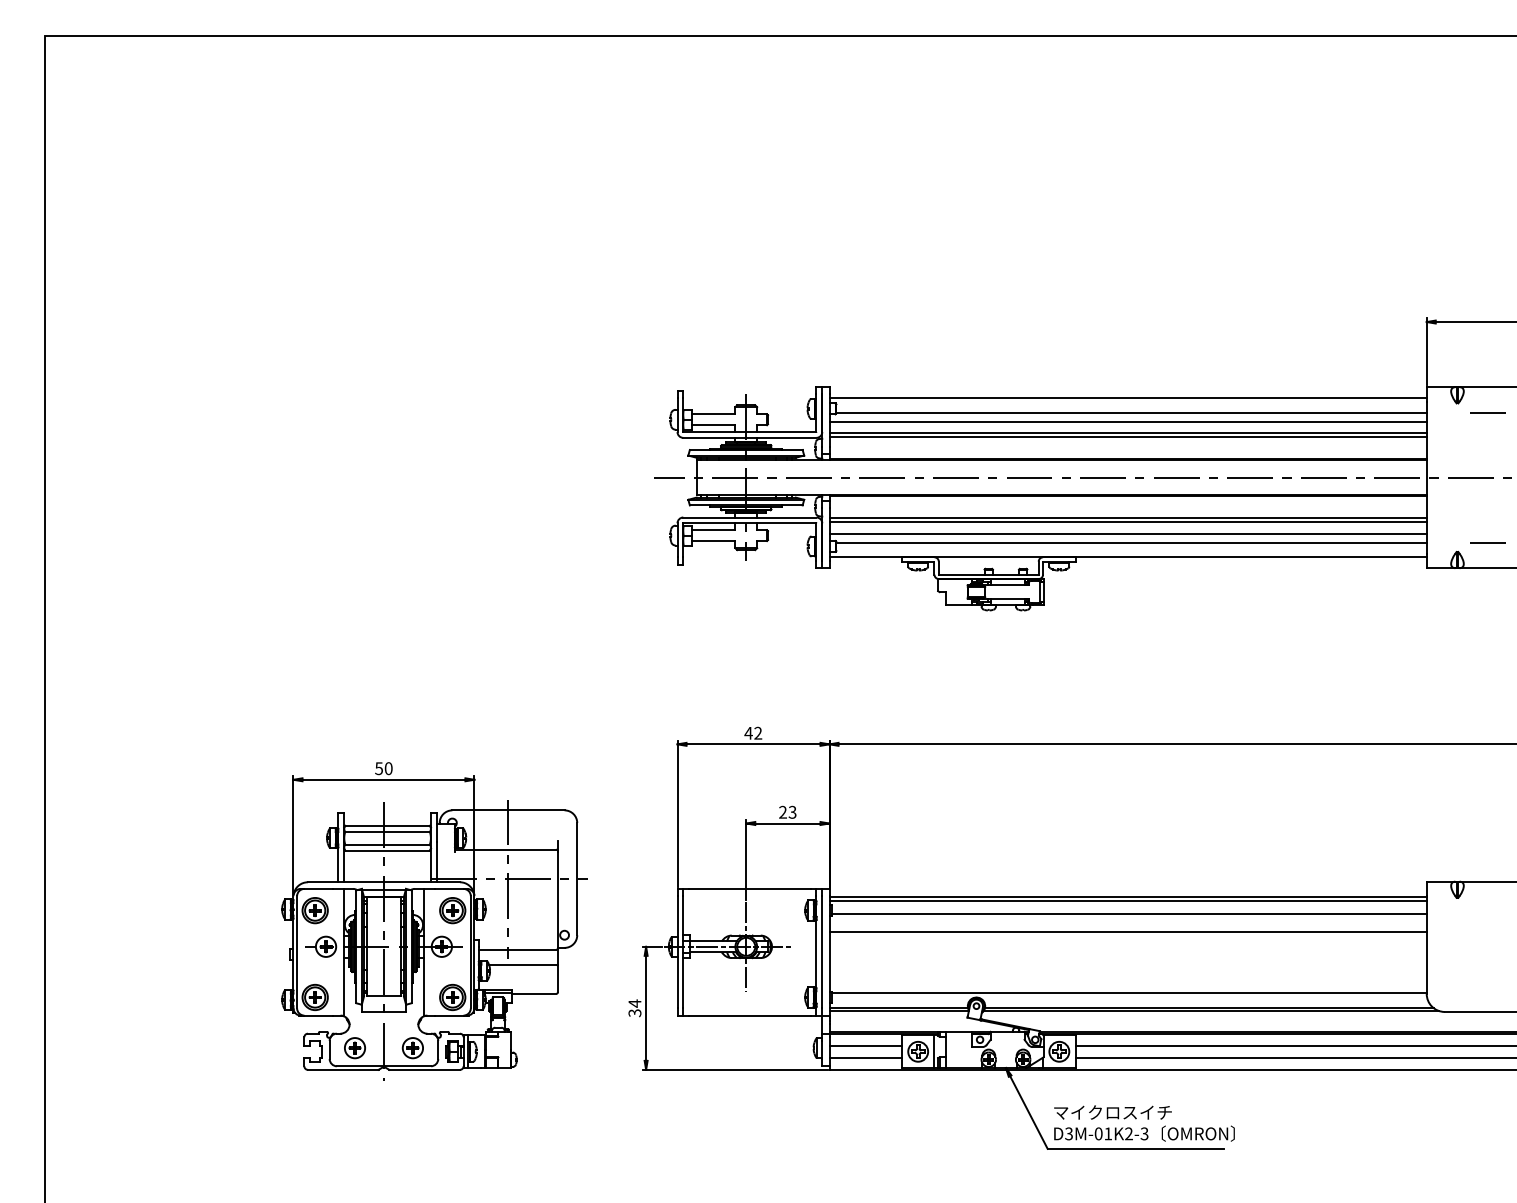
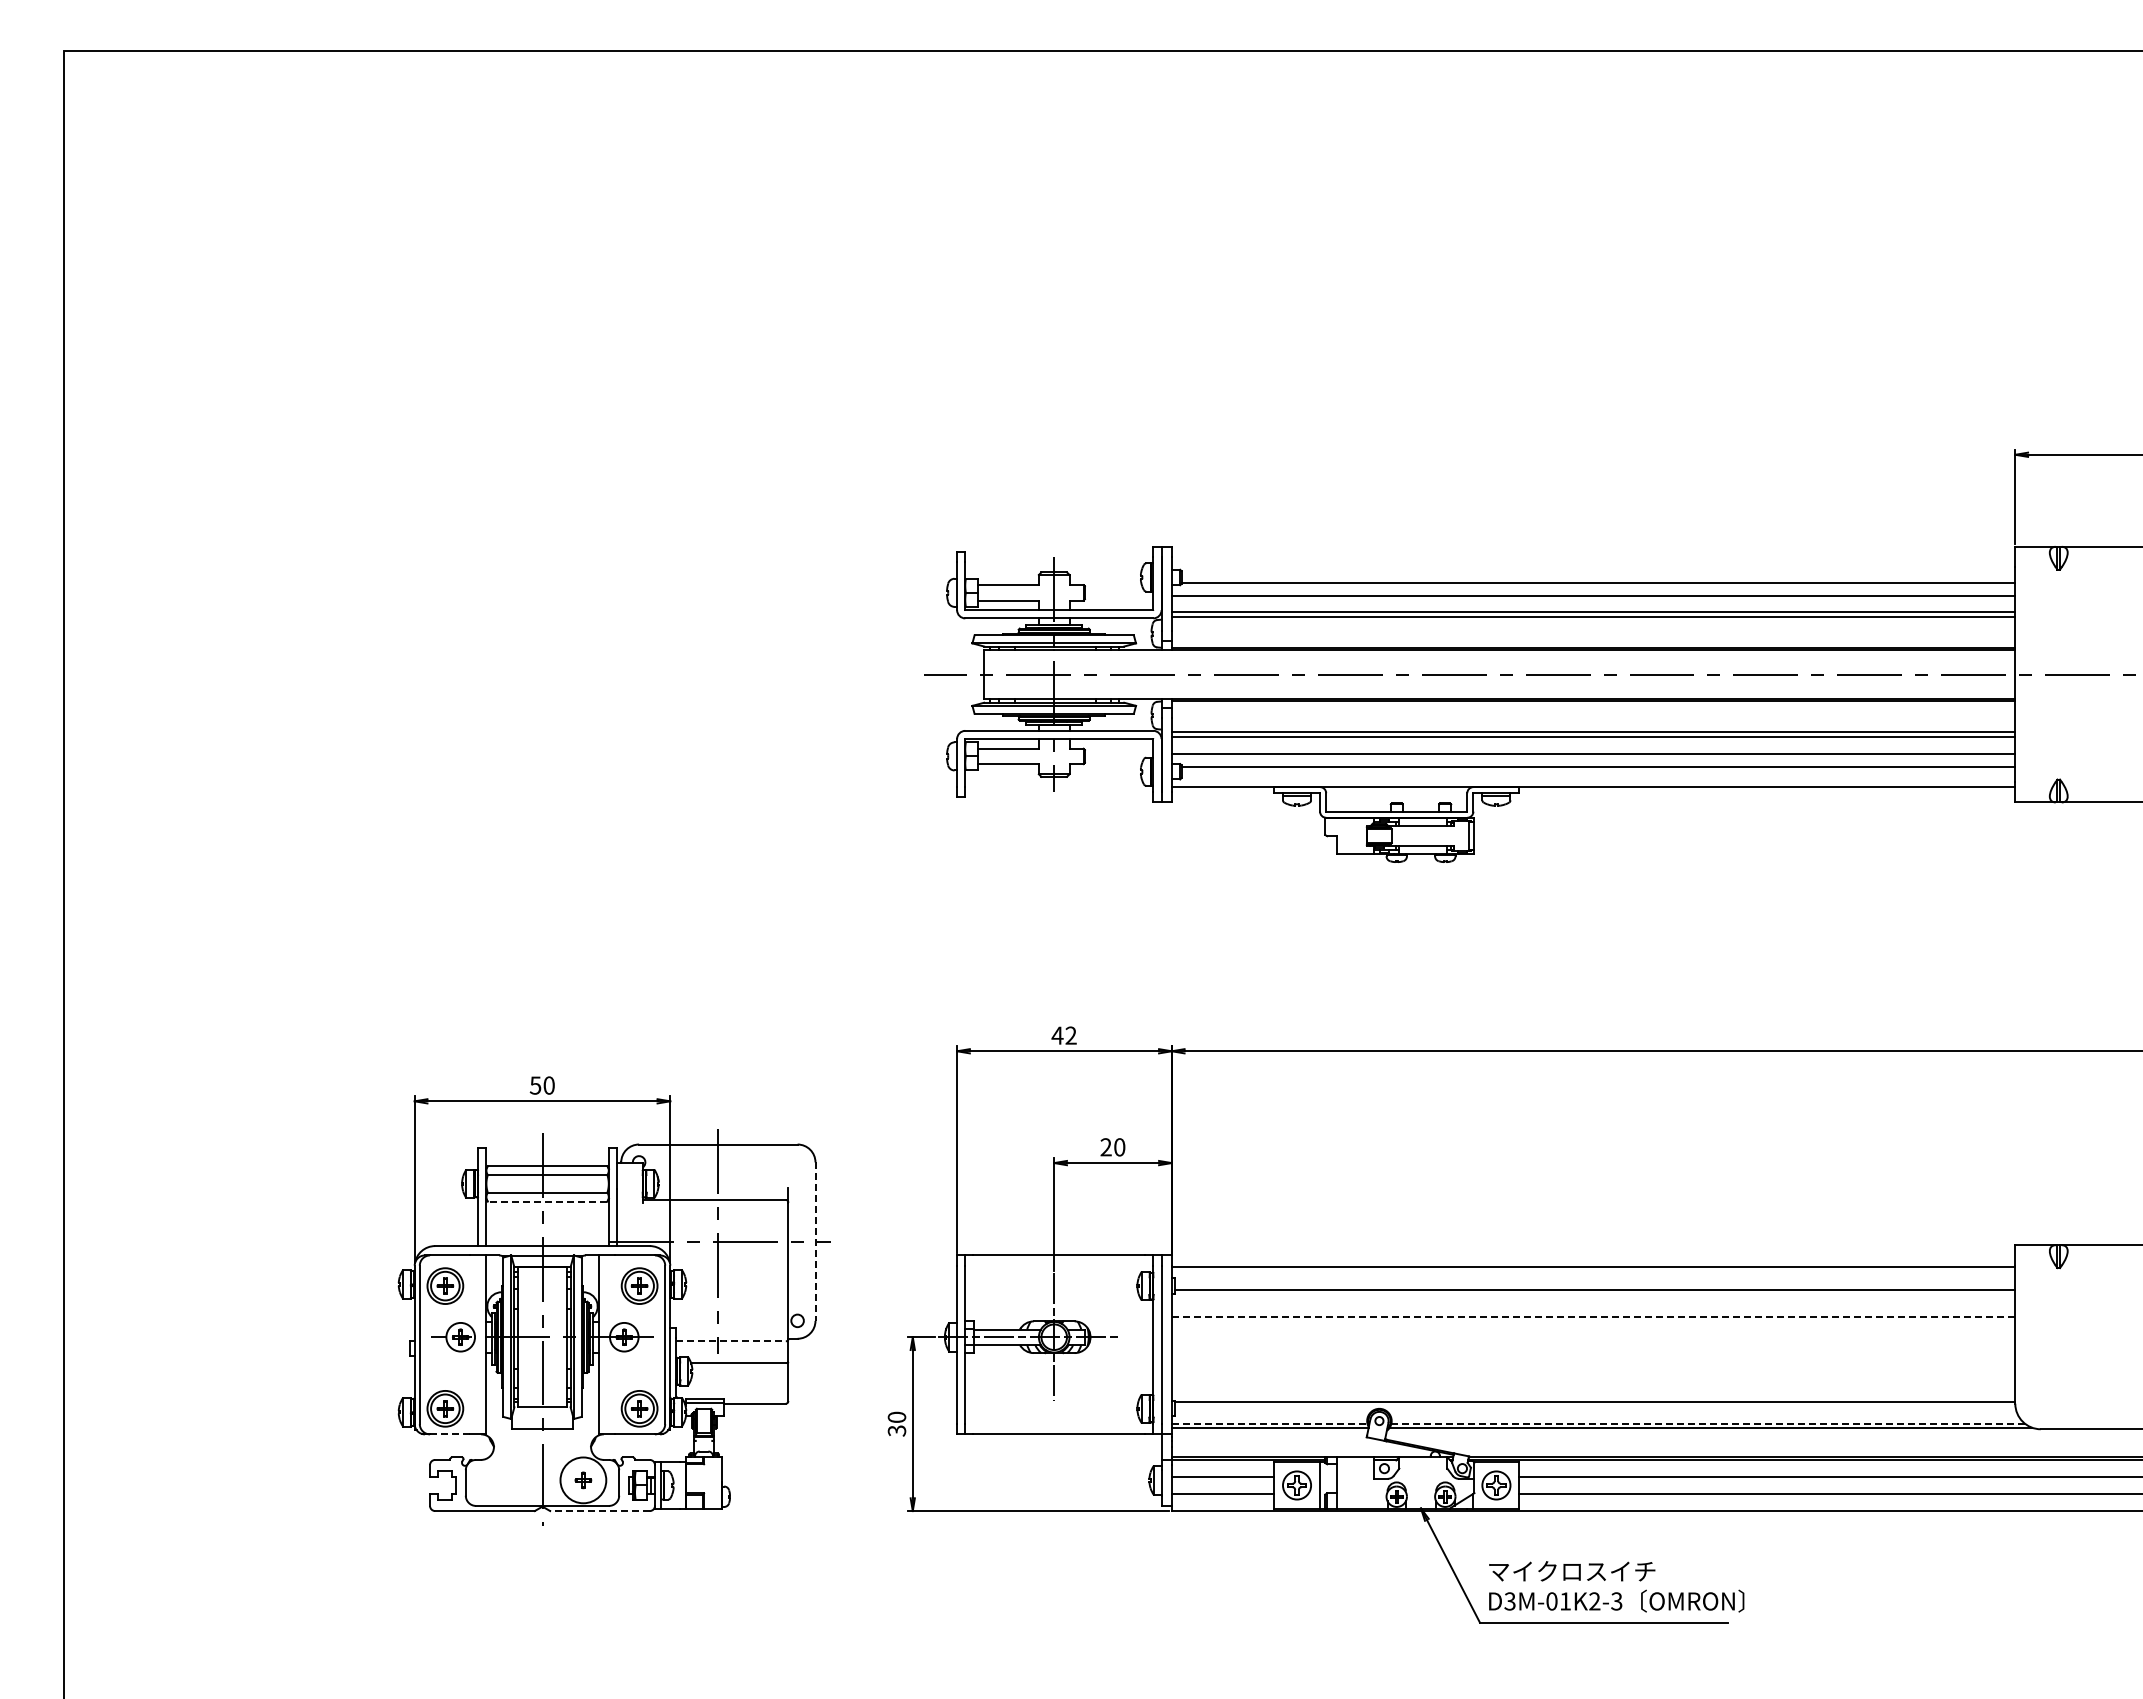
line: (1128, 398) -> (1593, 562), removed
line: (1487, 412) -> (2101, 582), removed
line: (1487, 542) -> (2101, 766), removed
text: (792, 812) -> (1119, 1147), 23 -> 20
line: (387, 850) -> (547, 1201), solid -> dashed
line: (577, 879) -> (815, 1242), solid -> dashed
line: (1128, 900) -> (1593, 1272), removed
line: (1128, 932) -> (1593, 1316), solid -> dashed
line: (517, 949) -> (731, 1341), solid -> dashed
text: (634, 1003) -> (896, 1417), 34 -> 30
line: (898, 1007) -> (1269, 1423), solid -> dashed
line: (1209, 1007) -> (1708, 1423), solid -> dashed
line: (318, 1015) -> (449, 1434), solid -> dashed
part: (354, 1048) -> (501, 1480), removed
circle: (412, 1048) -> (583, 1480), size x1.6
line: (425, 1070) -> (600, 1511), solid -> dashed

